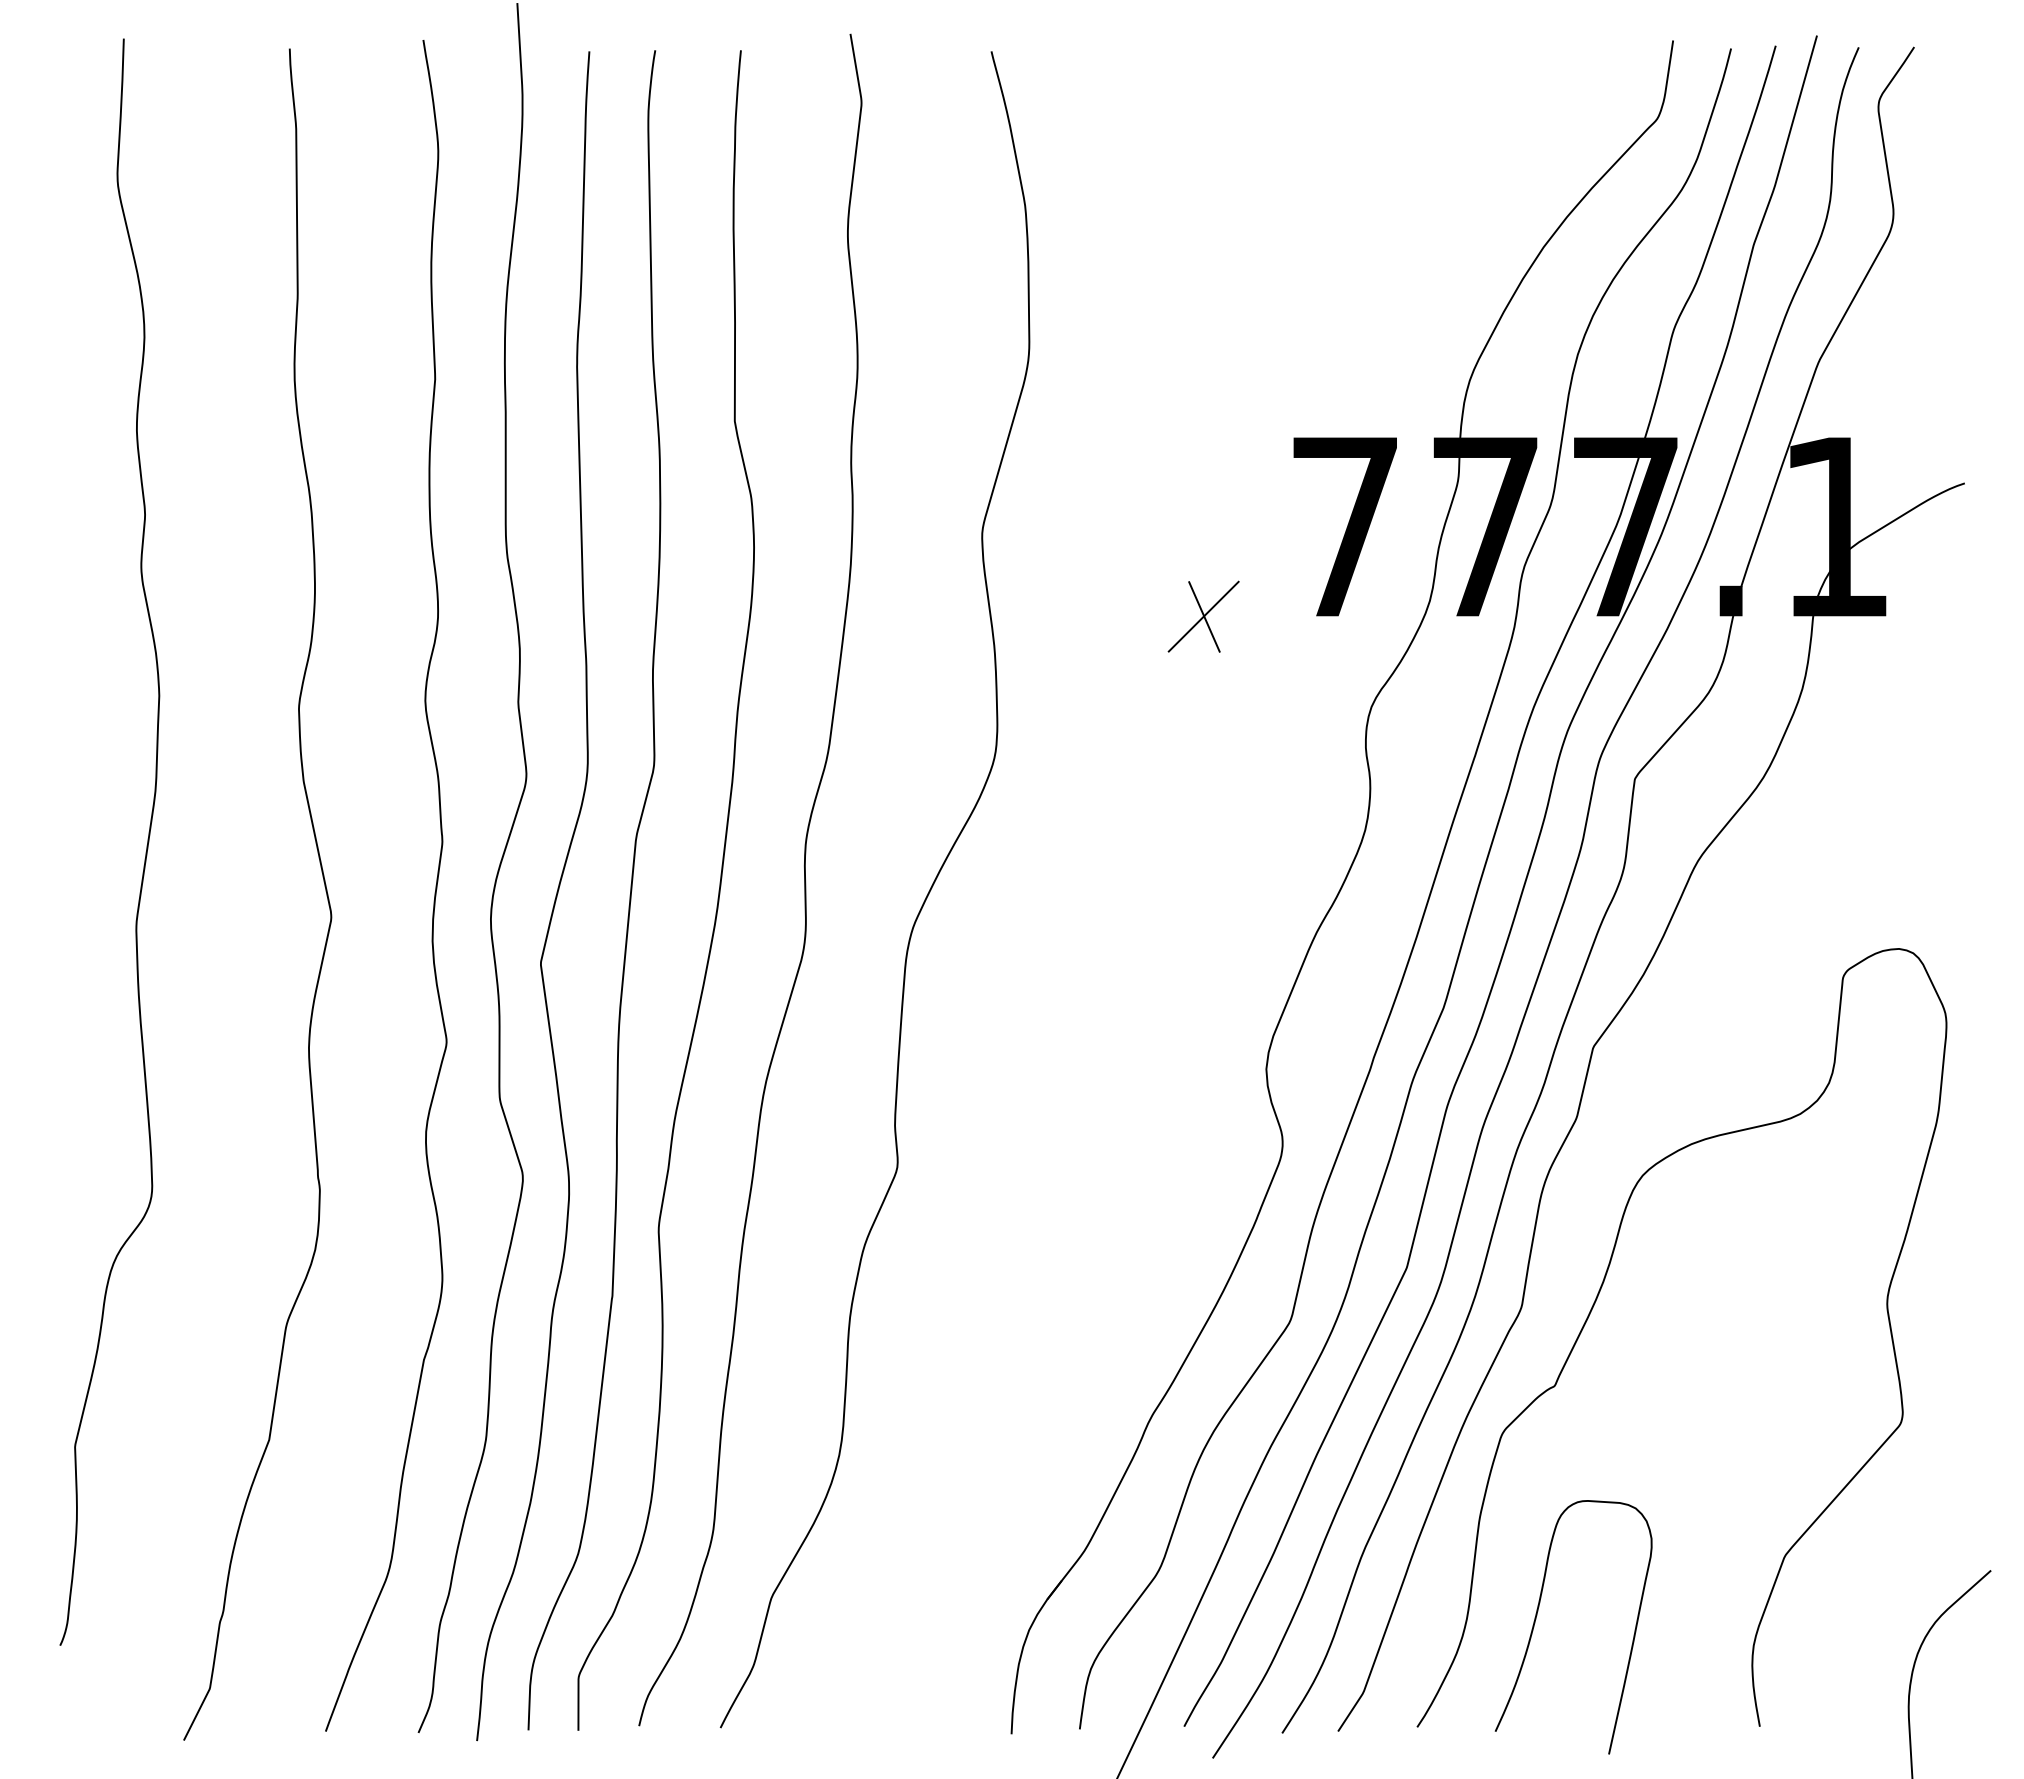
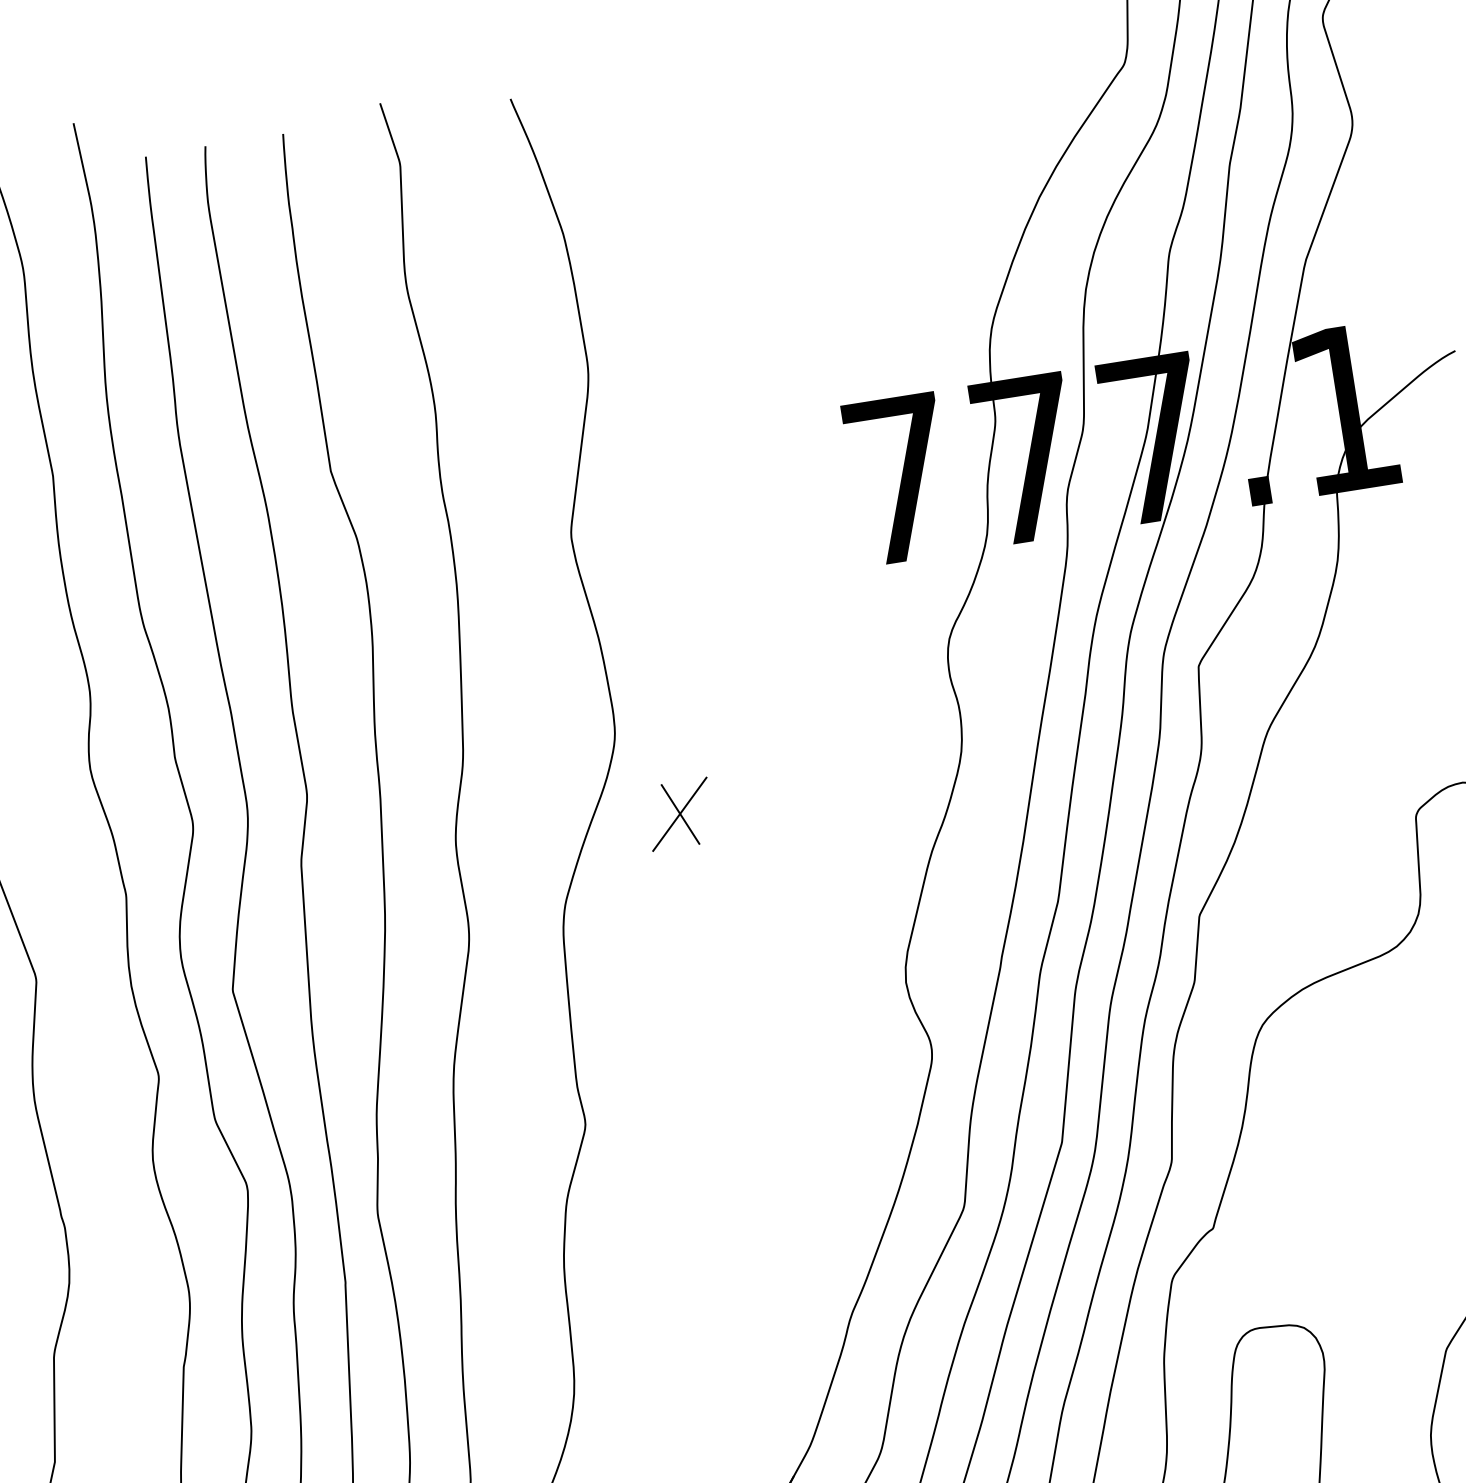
part: (1203, 616) -> (679, 814), moved

